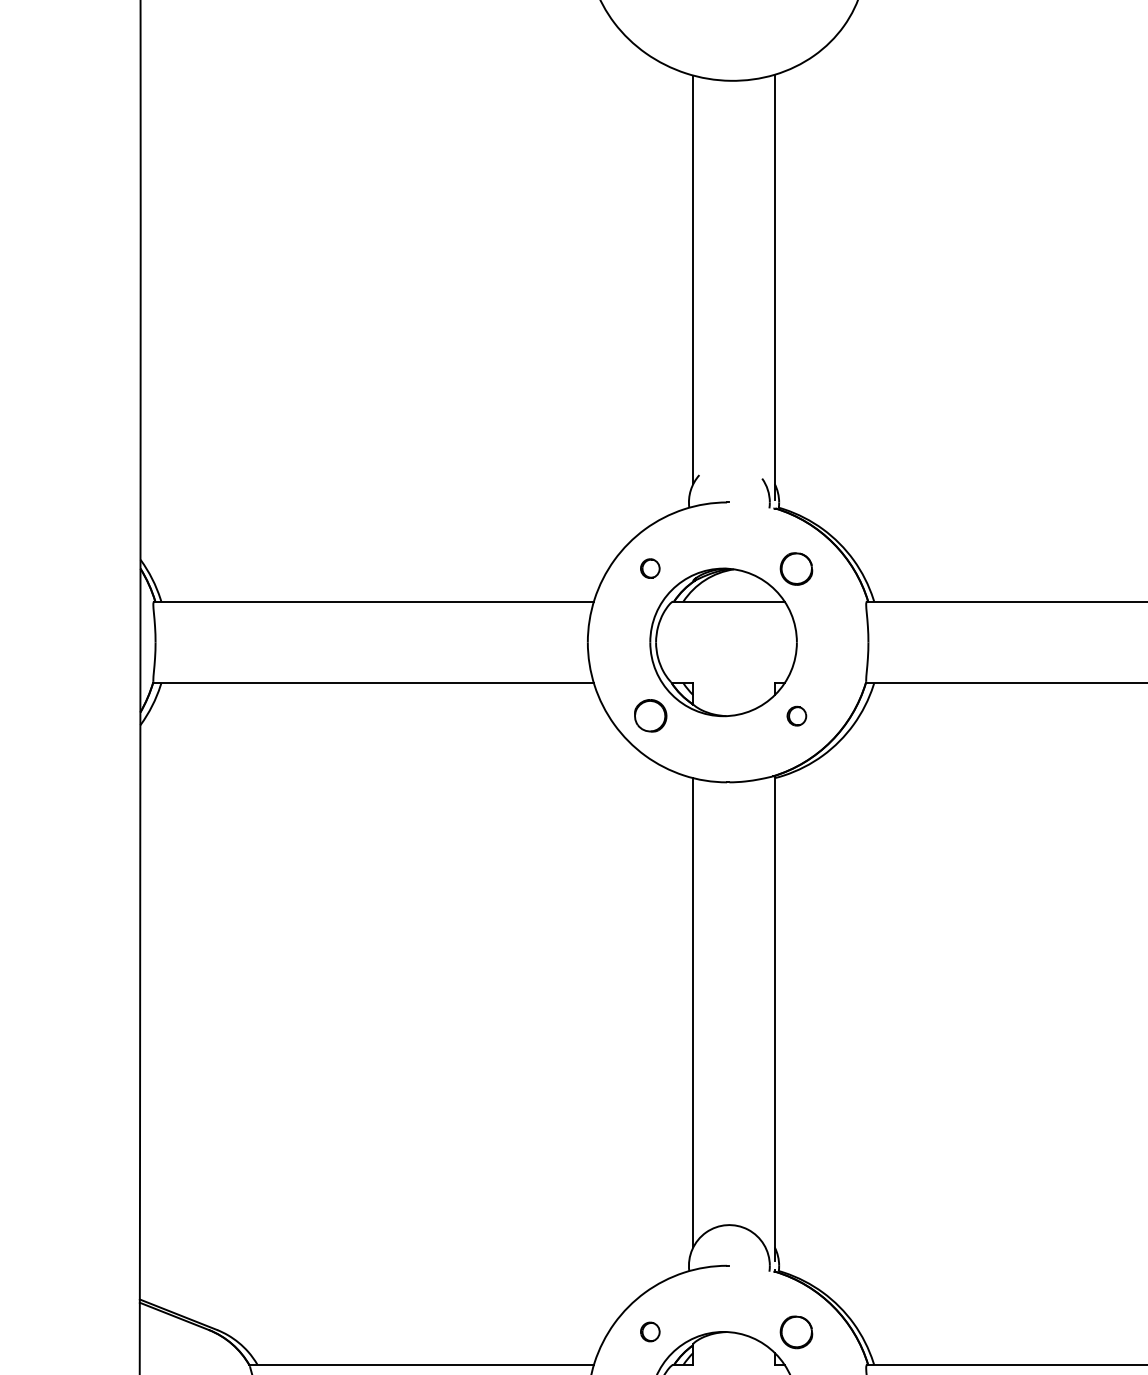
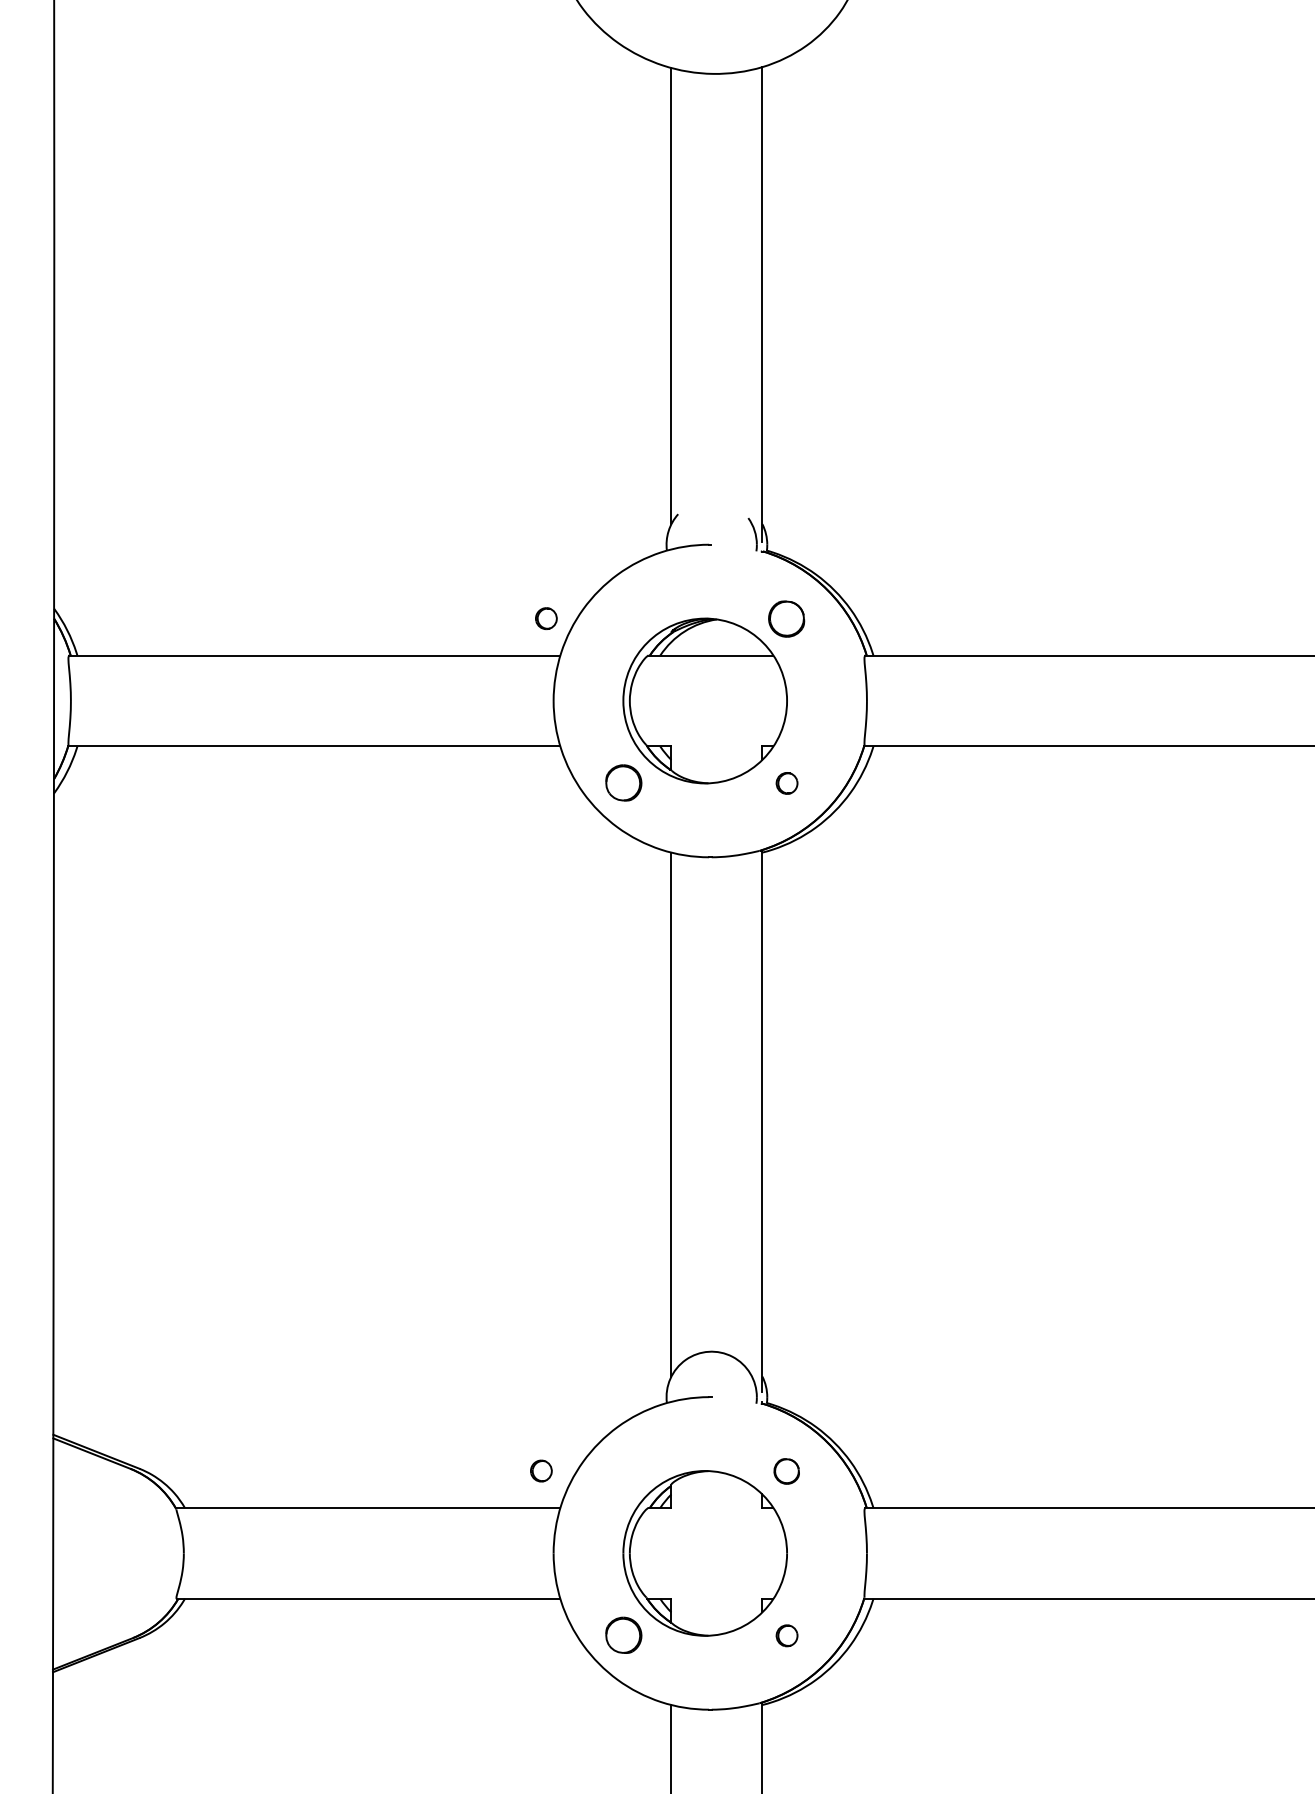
part: (650, 568) -> (546, 618), moved
part: (650, 1331) -> (541, 1470), moved
part: (796, 1332) -> (786, 1471), size x0.7

